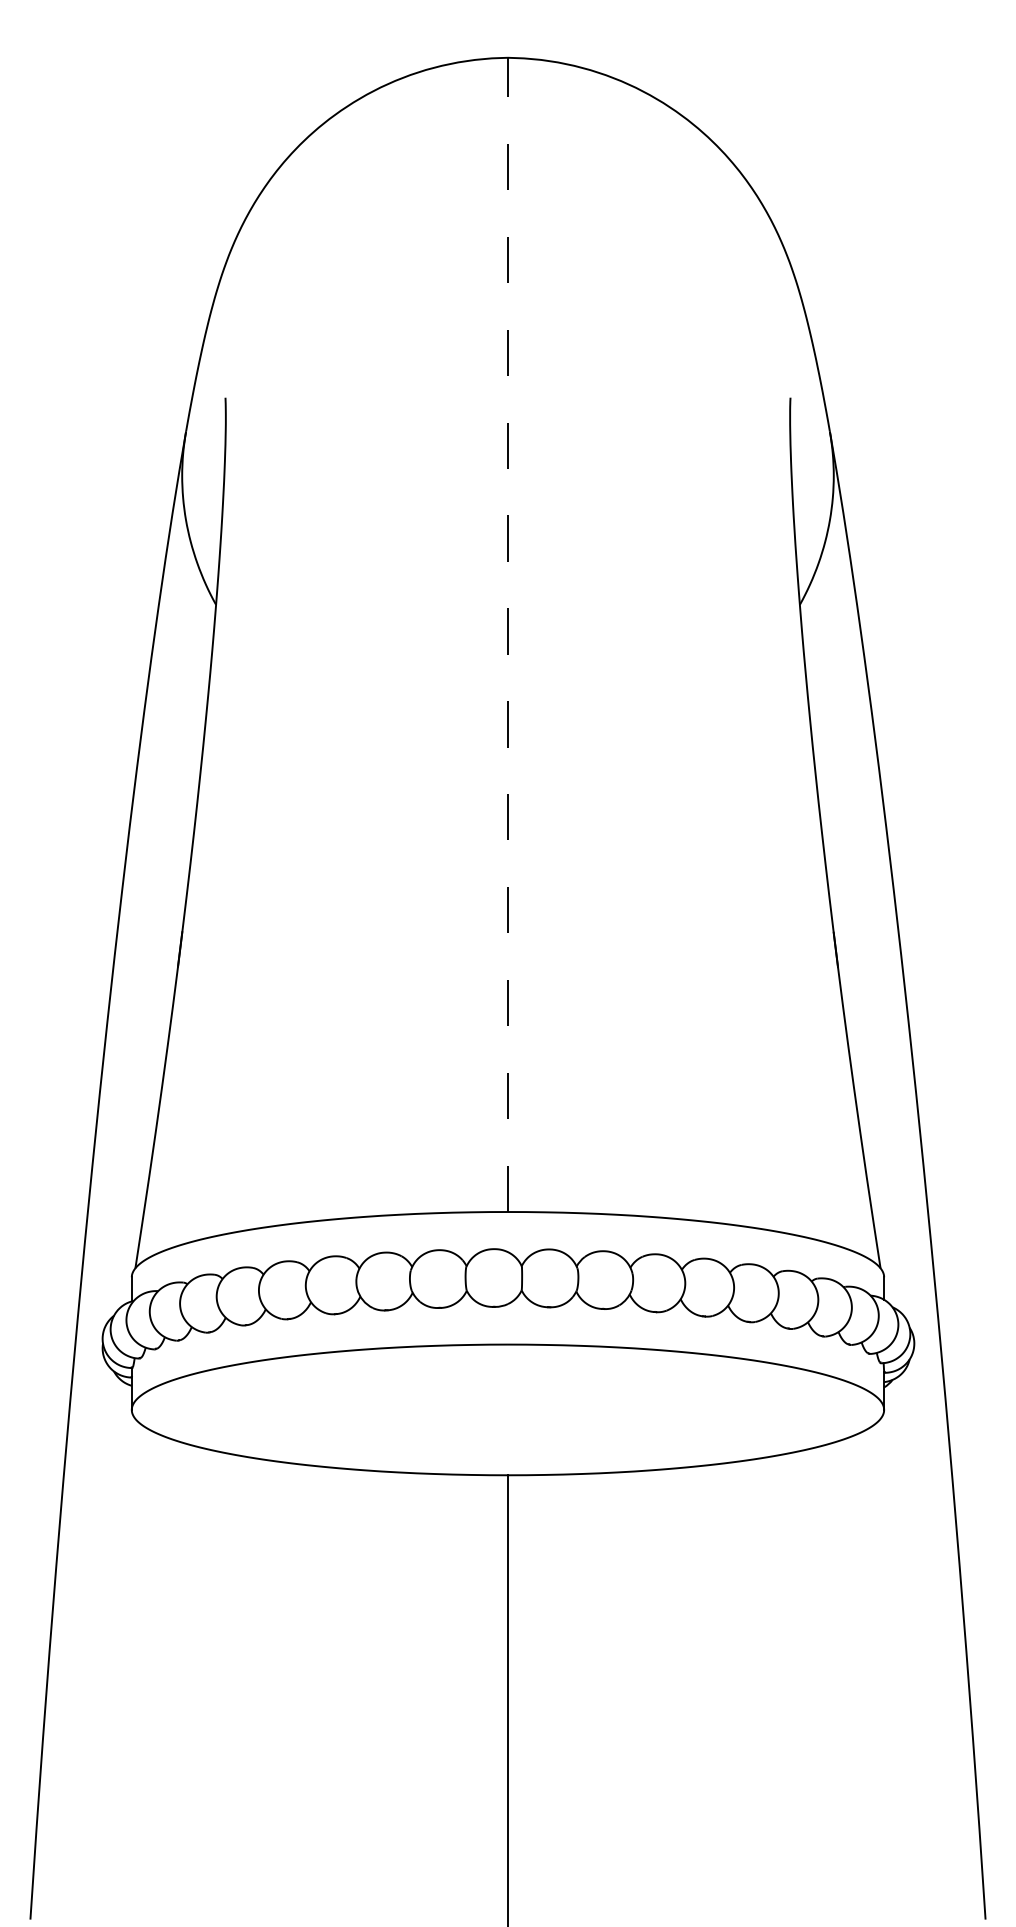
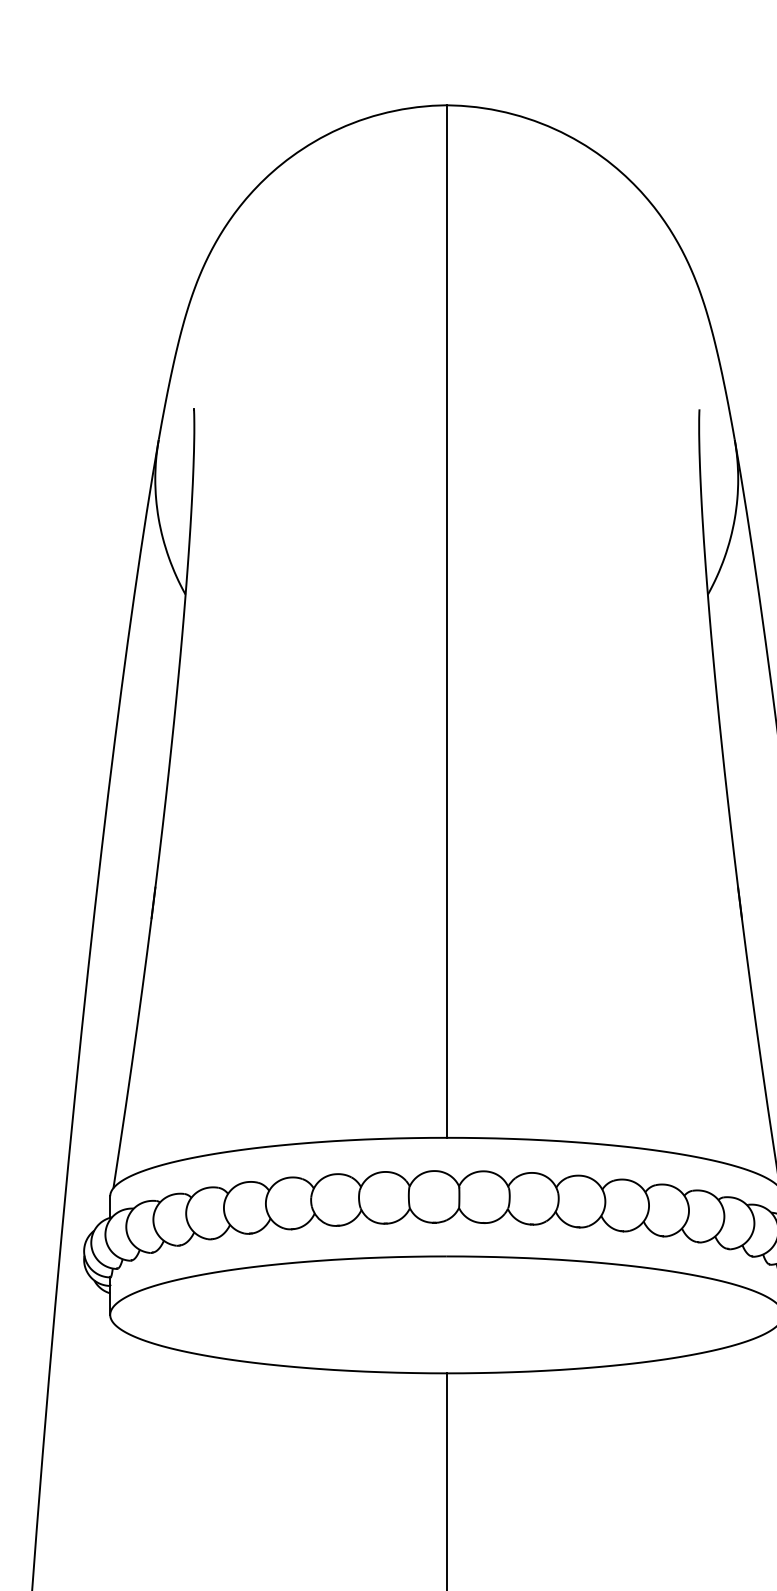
line: (507, 634) -> (446, 621), dashed -> solid

